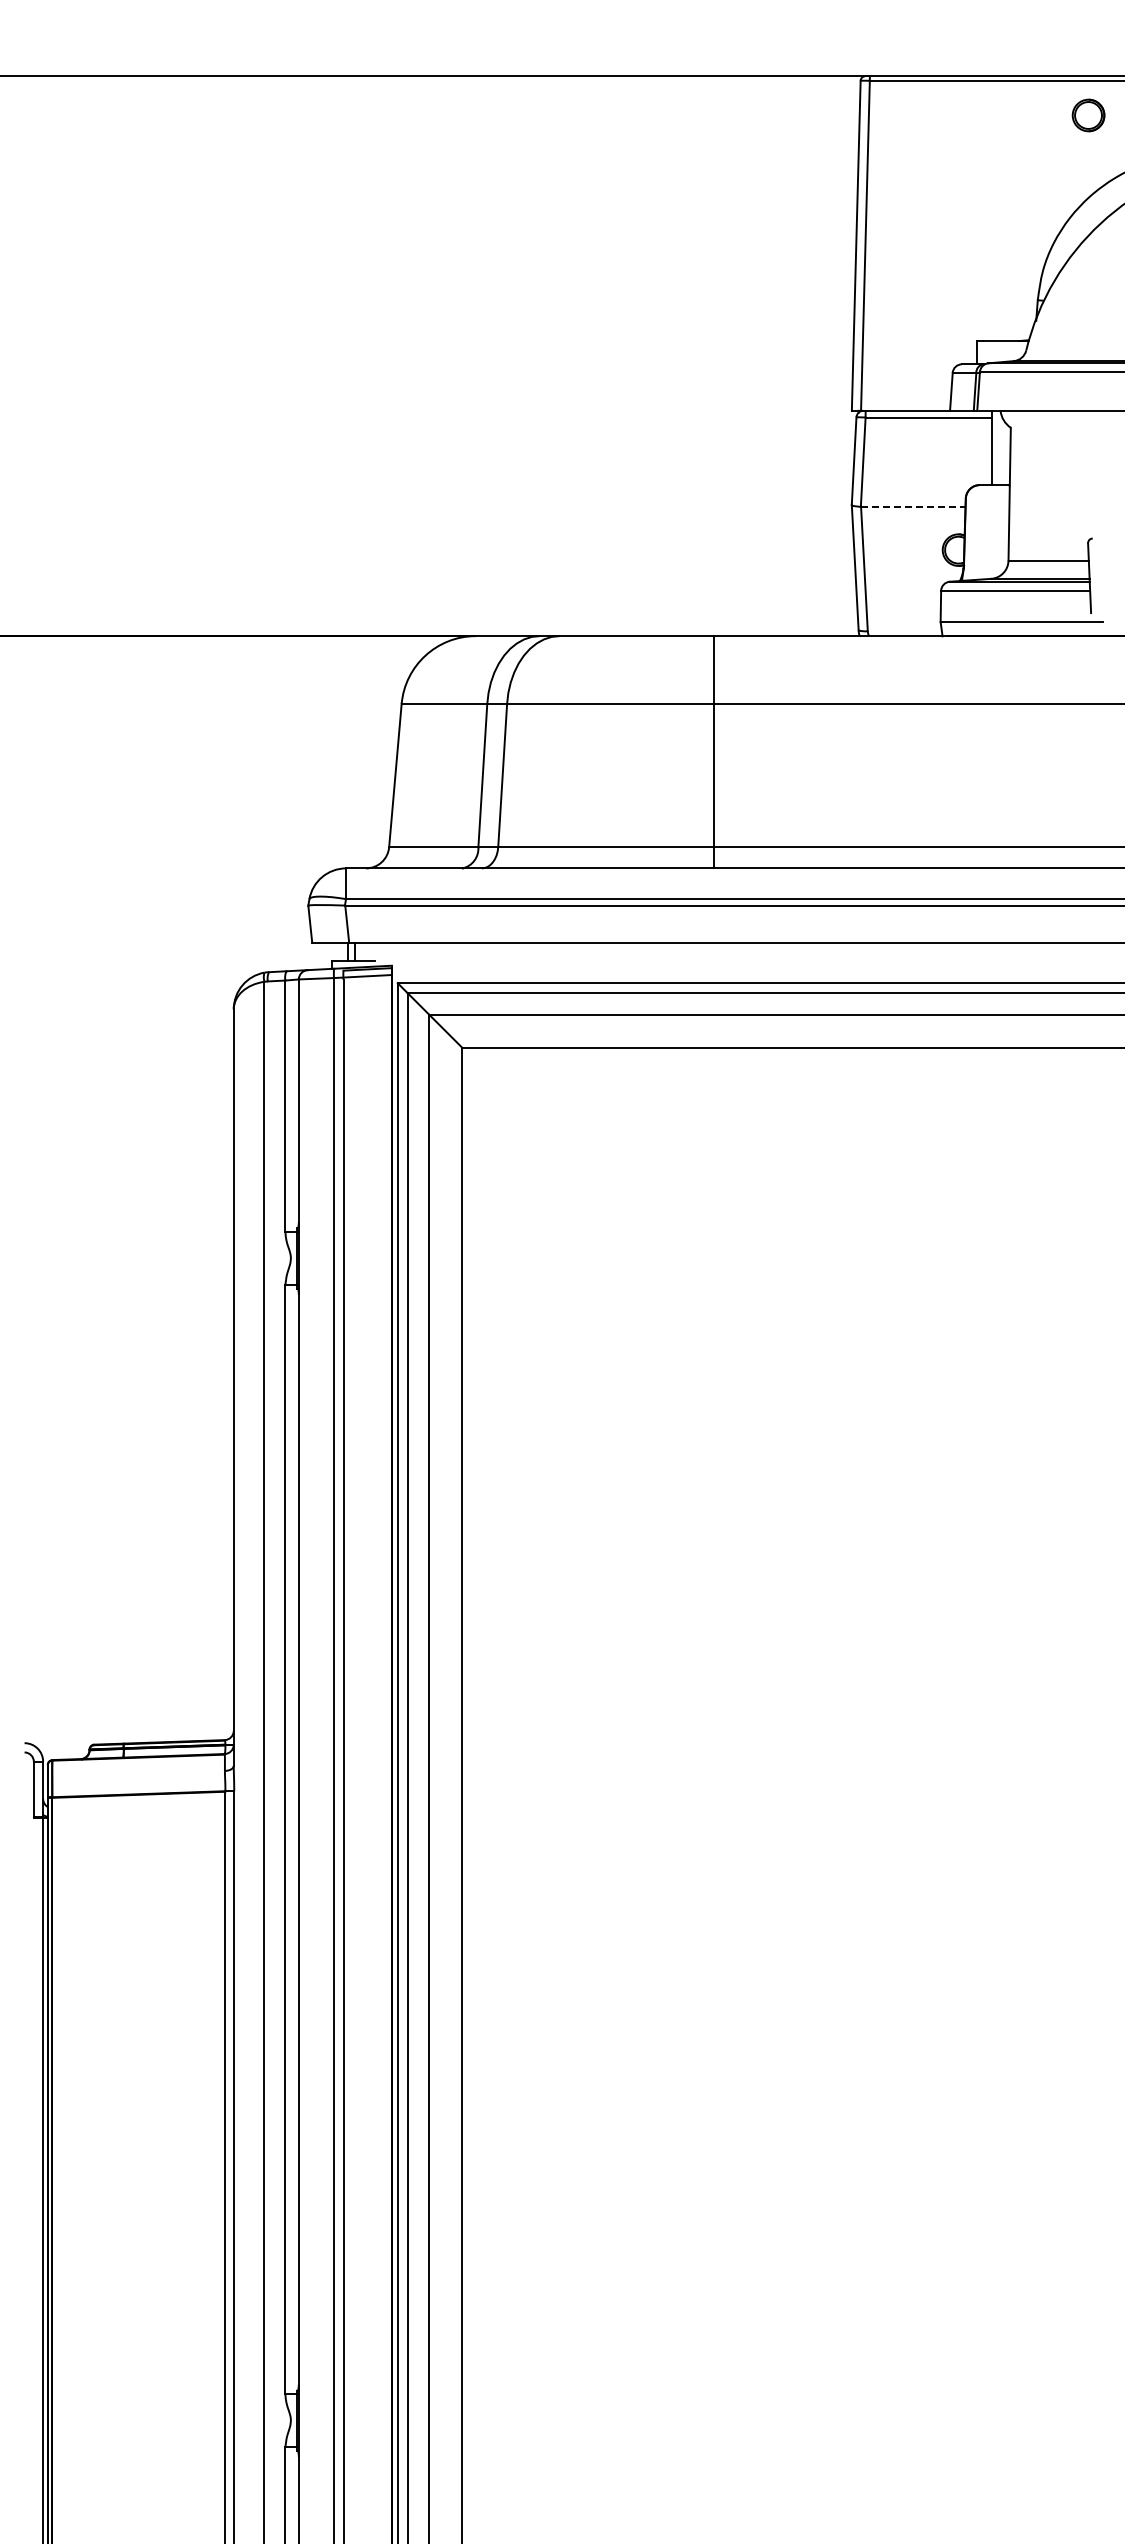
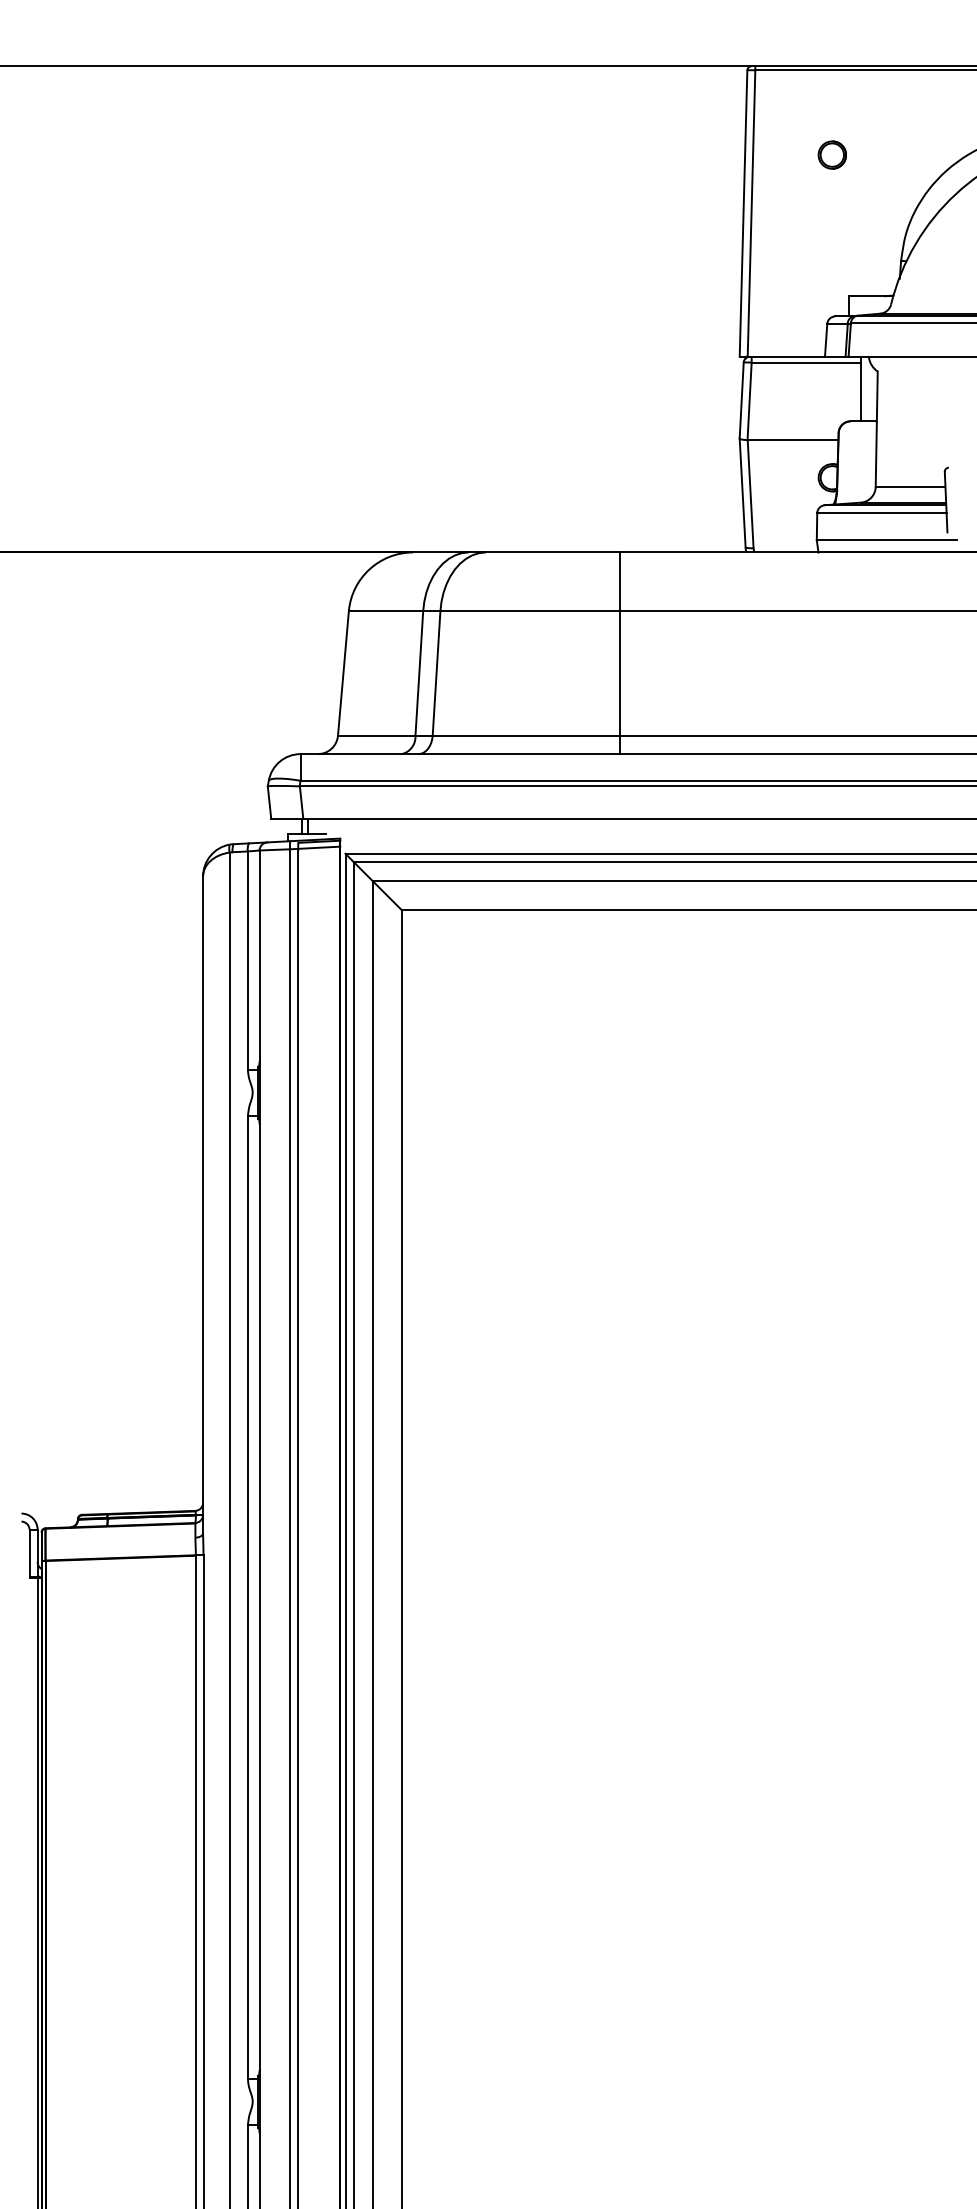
part: (1088, 115) -> (832, 155), moved
line: (913, 506) -> (793, 439), dashed -> solid

